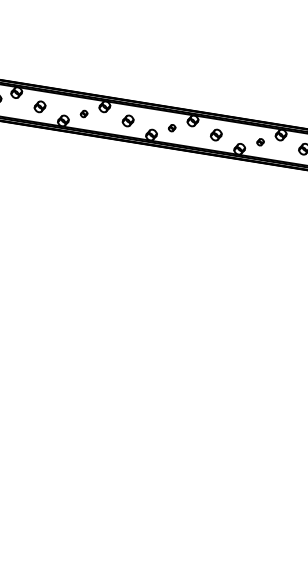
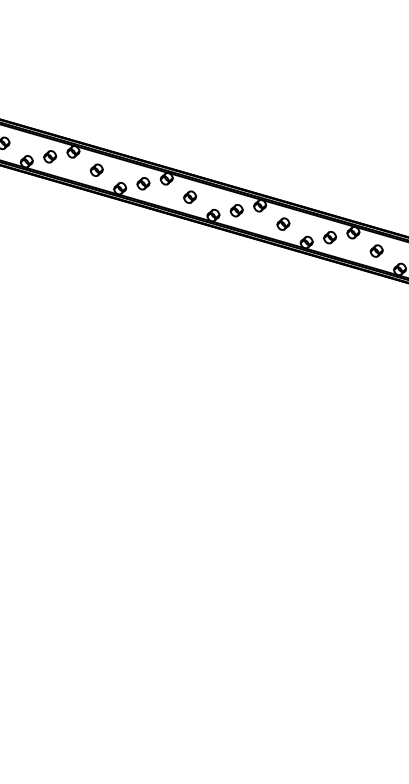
part: (84, 113) -> (143, 183), size x1.67
part: (171, 127) -> (236, 210), size x1.67
part: (260, 141) -> (330, 237), size x1.67

